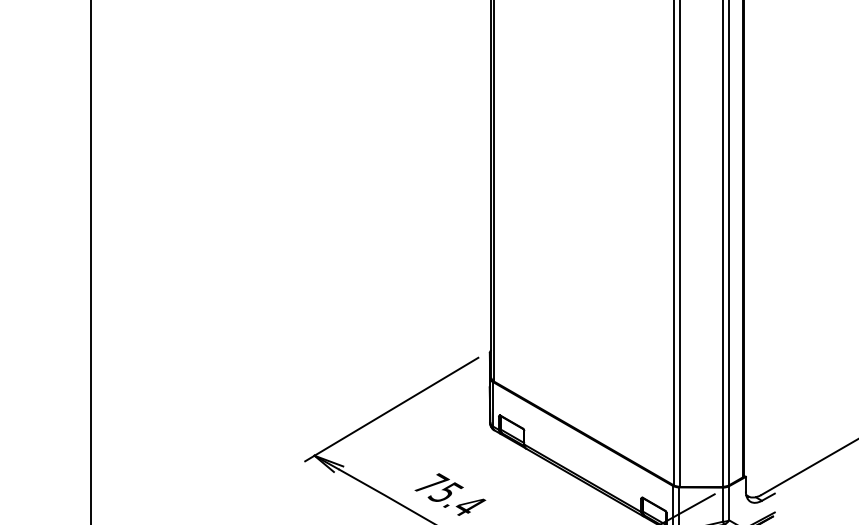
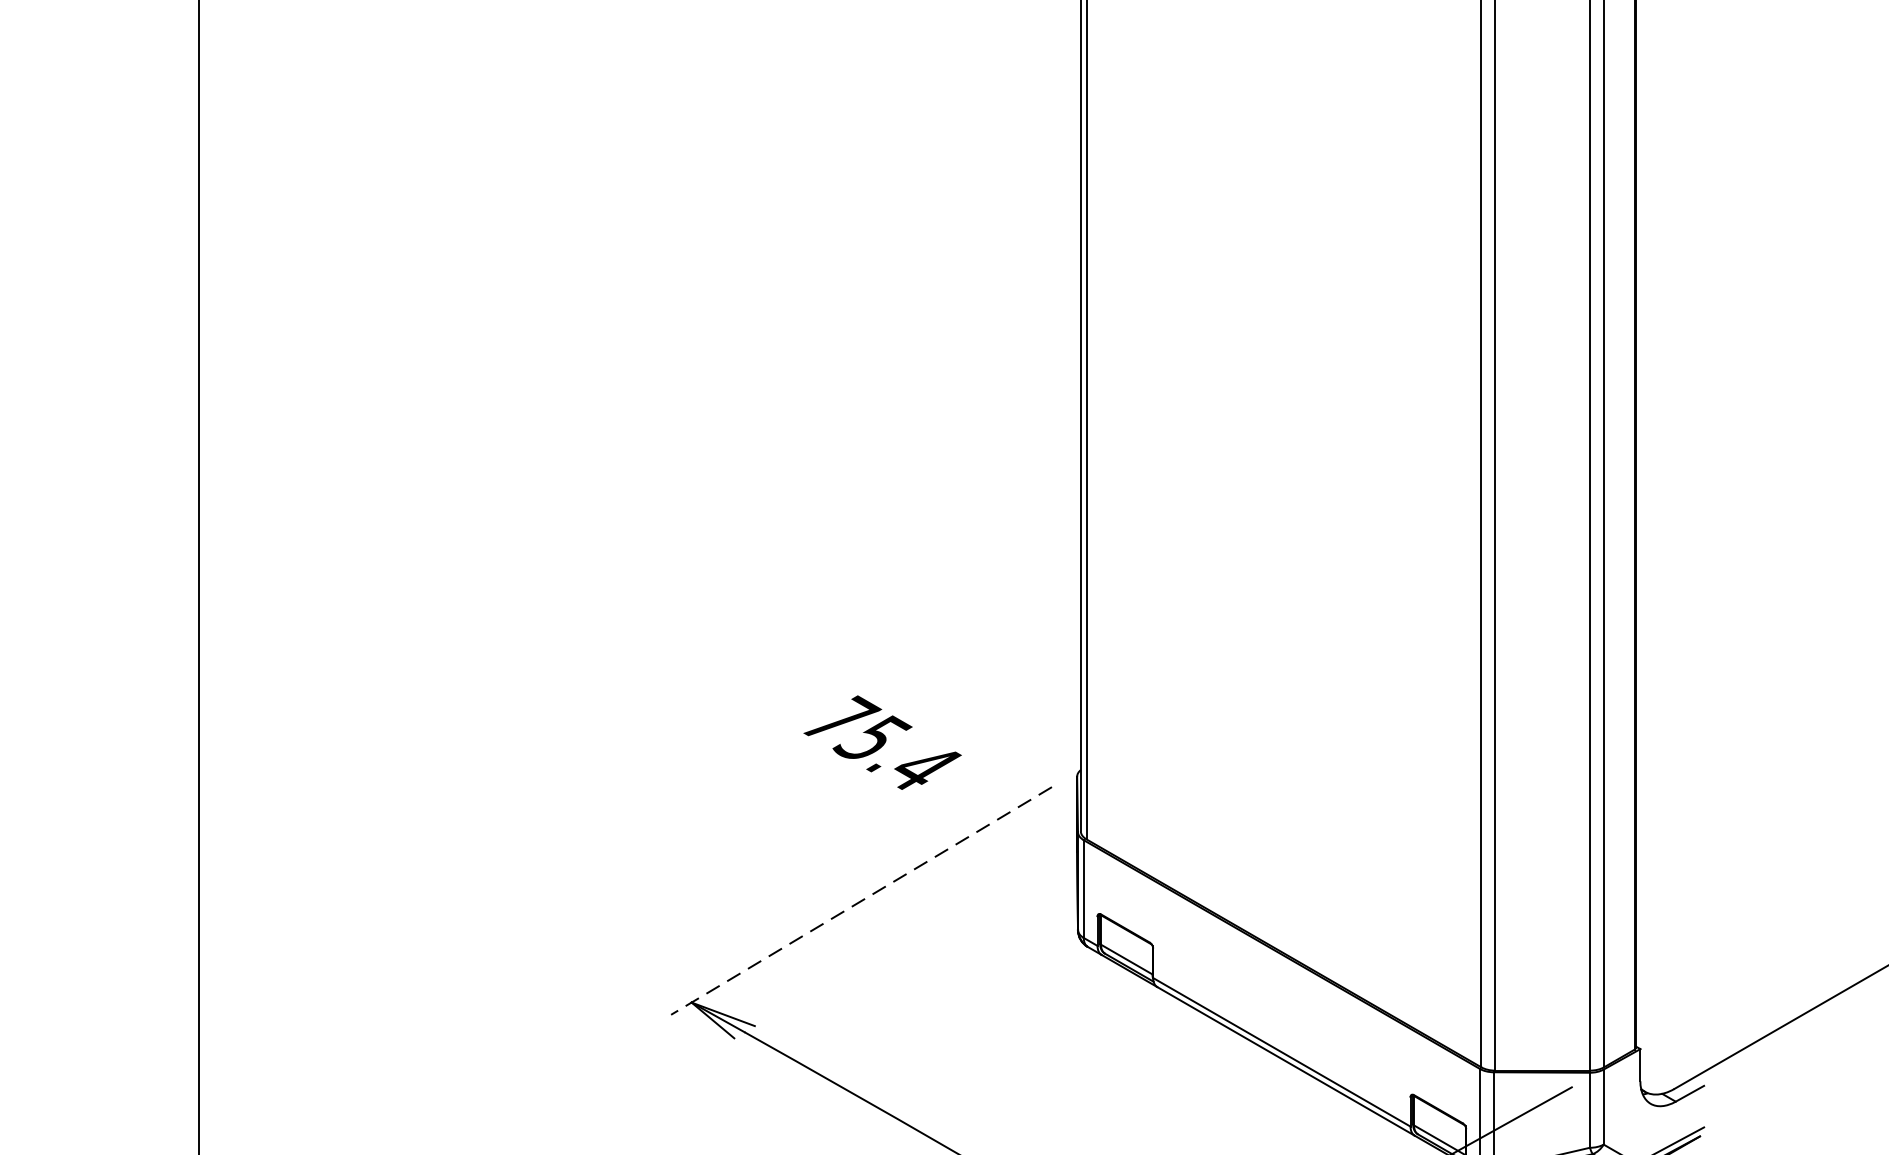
line: (391, 409) -> (860, 900), solid -> dashed
text: (450, 494) -> (882, 742), moved

